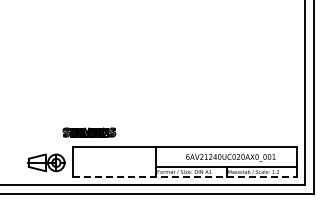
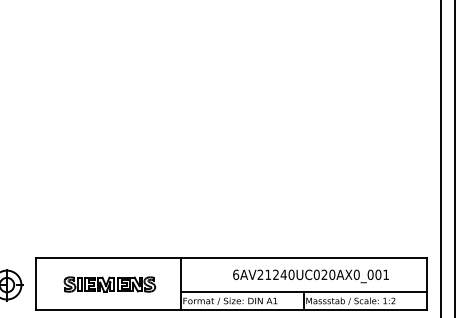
part: (89, 132) -> (110, 284), moved
line: (185, 177) -> (232, 310), dashed -> solid

